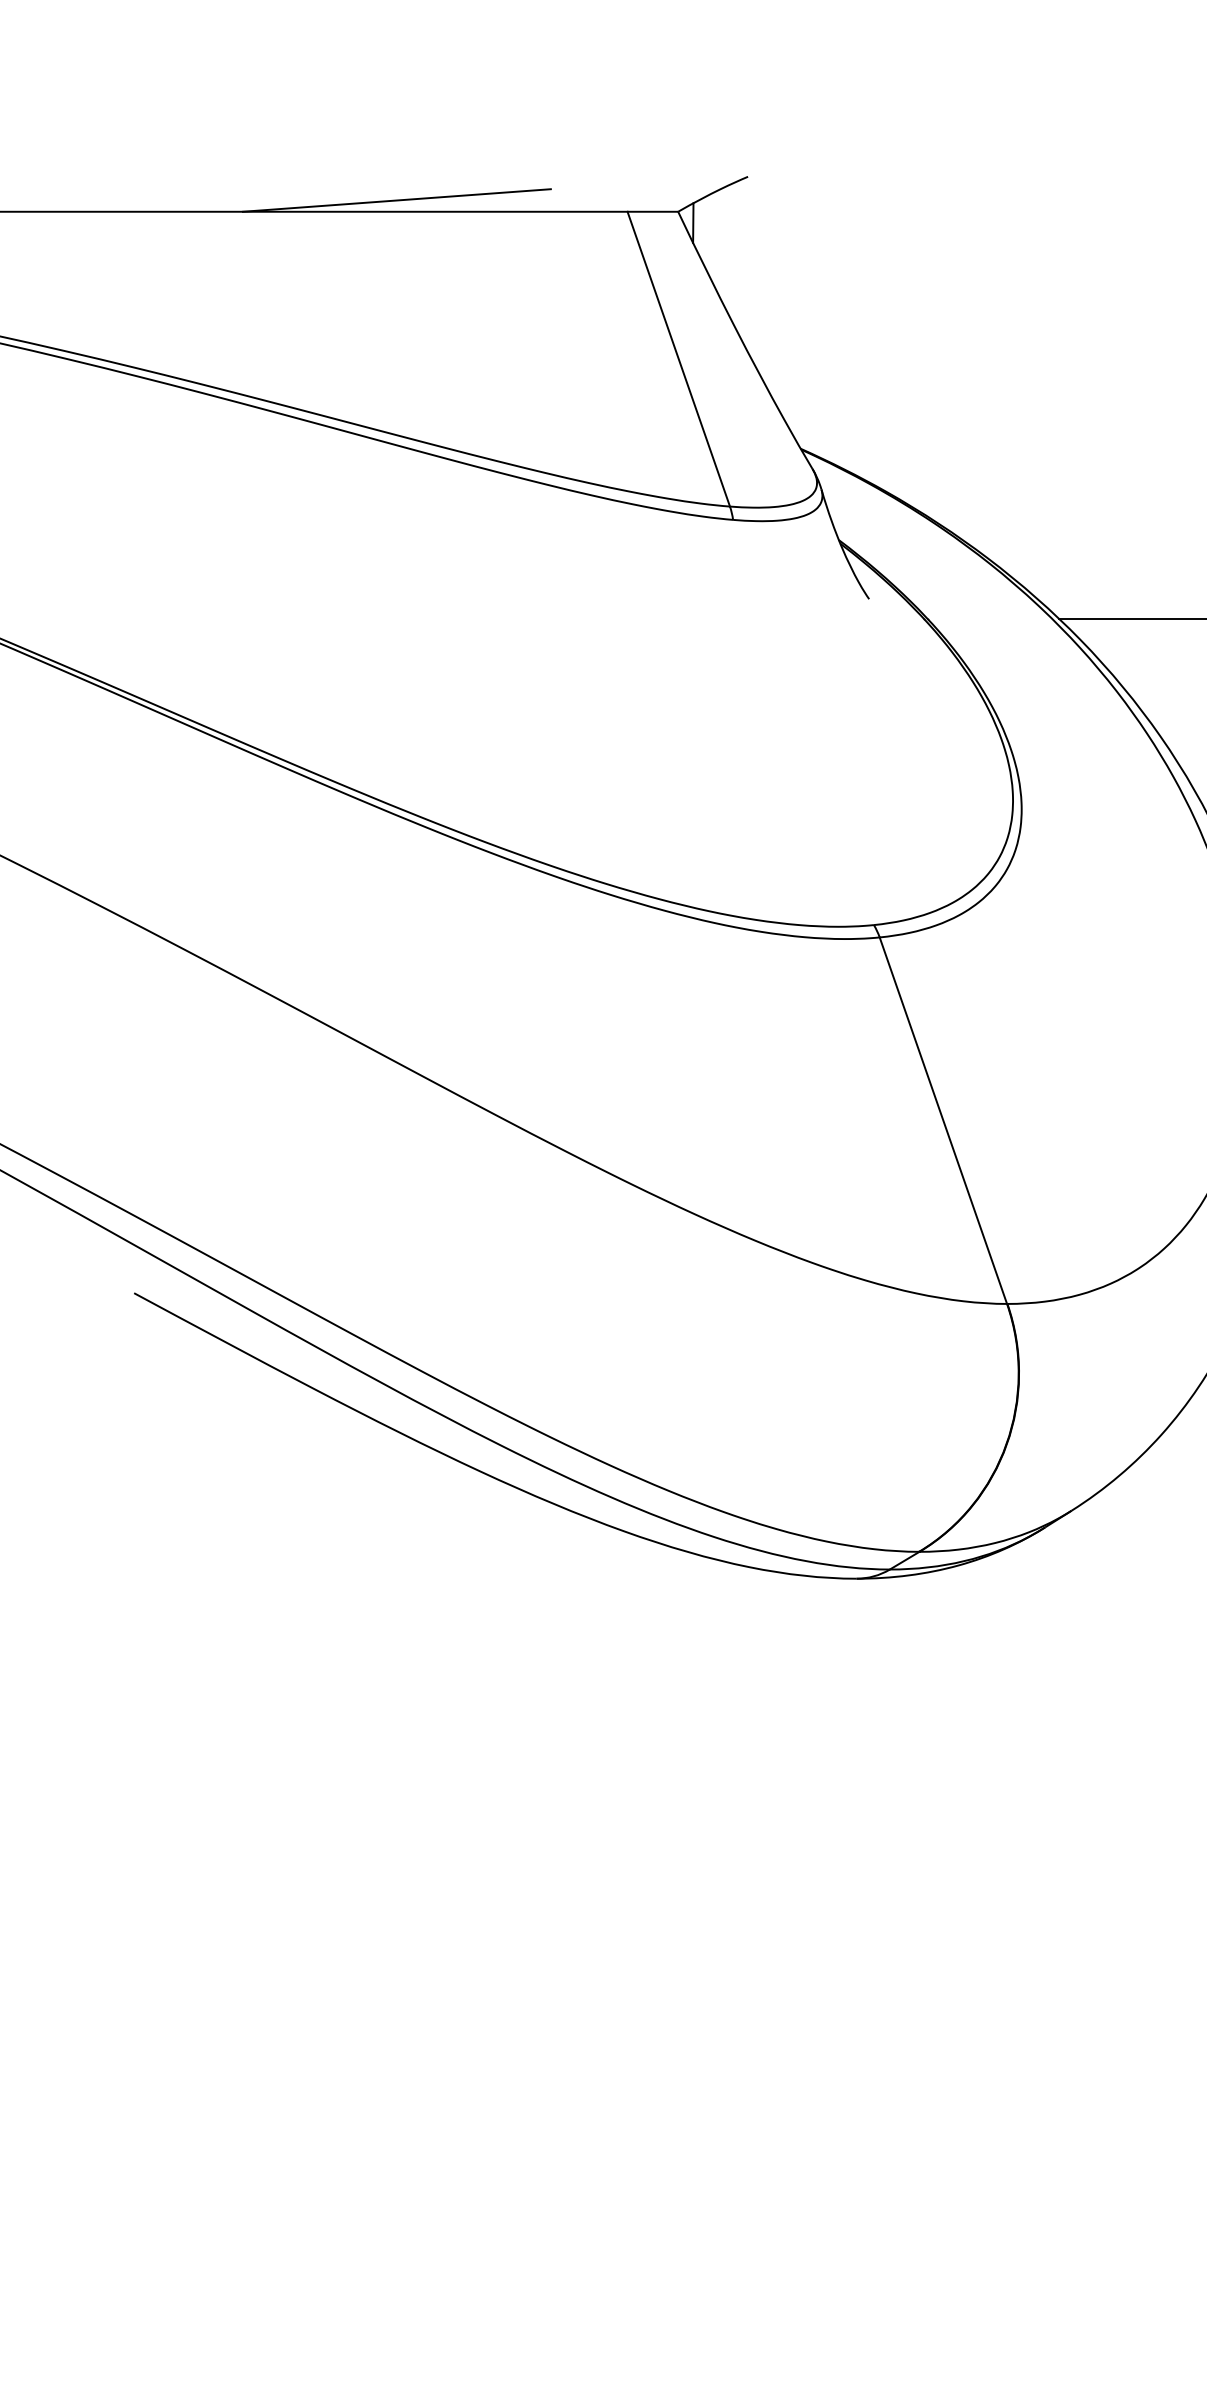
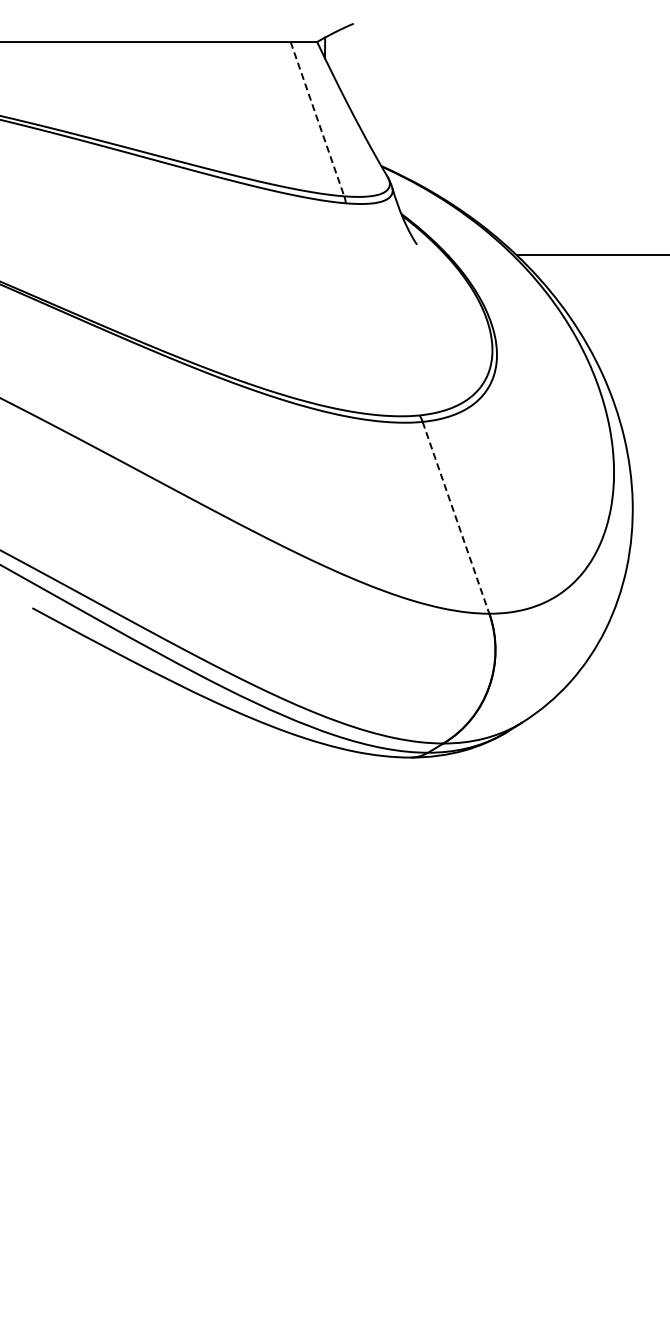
line: (396, 201) -> (169, 36), removed
line: (678, 359) -> (317, 119), solid -> dashed
line: (942, 1120) -> (455, 517), solid -> dashed

